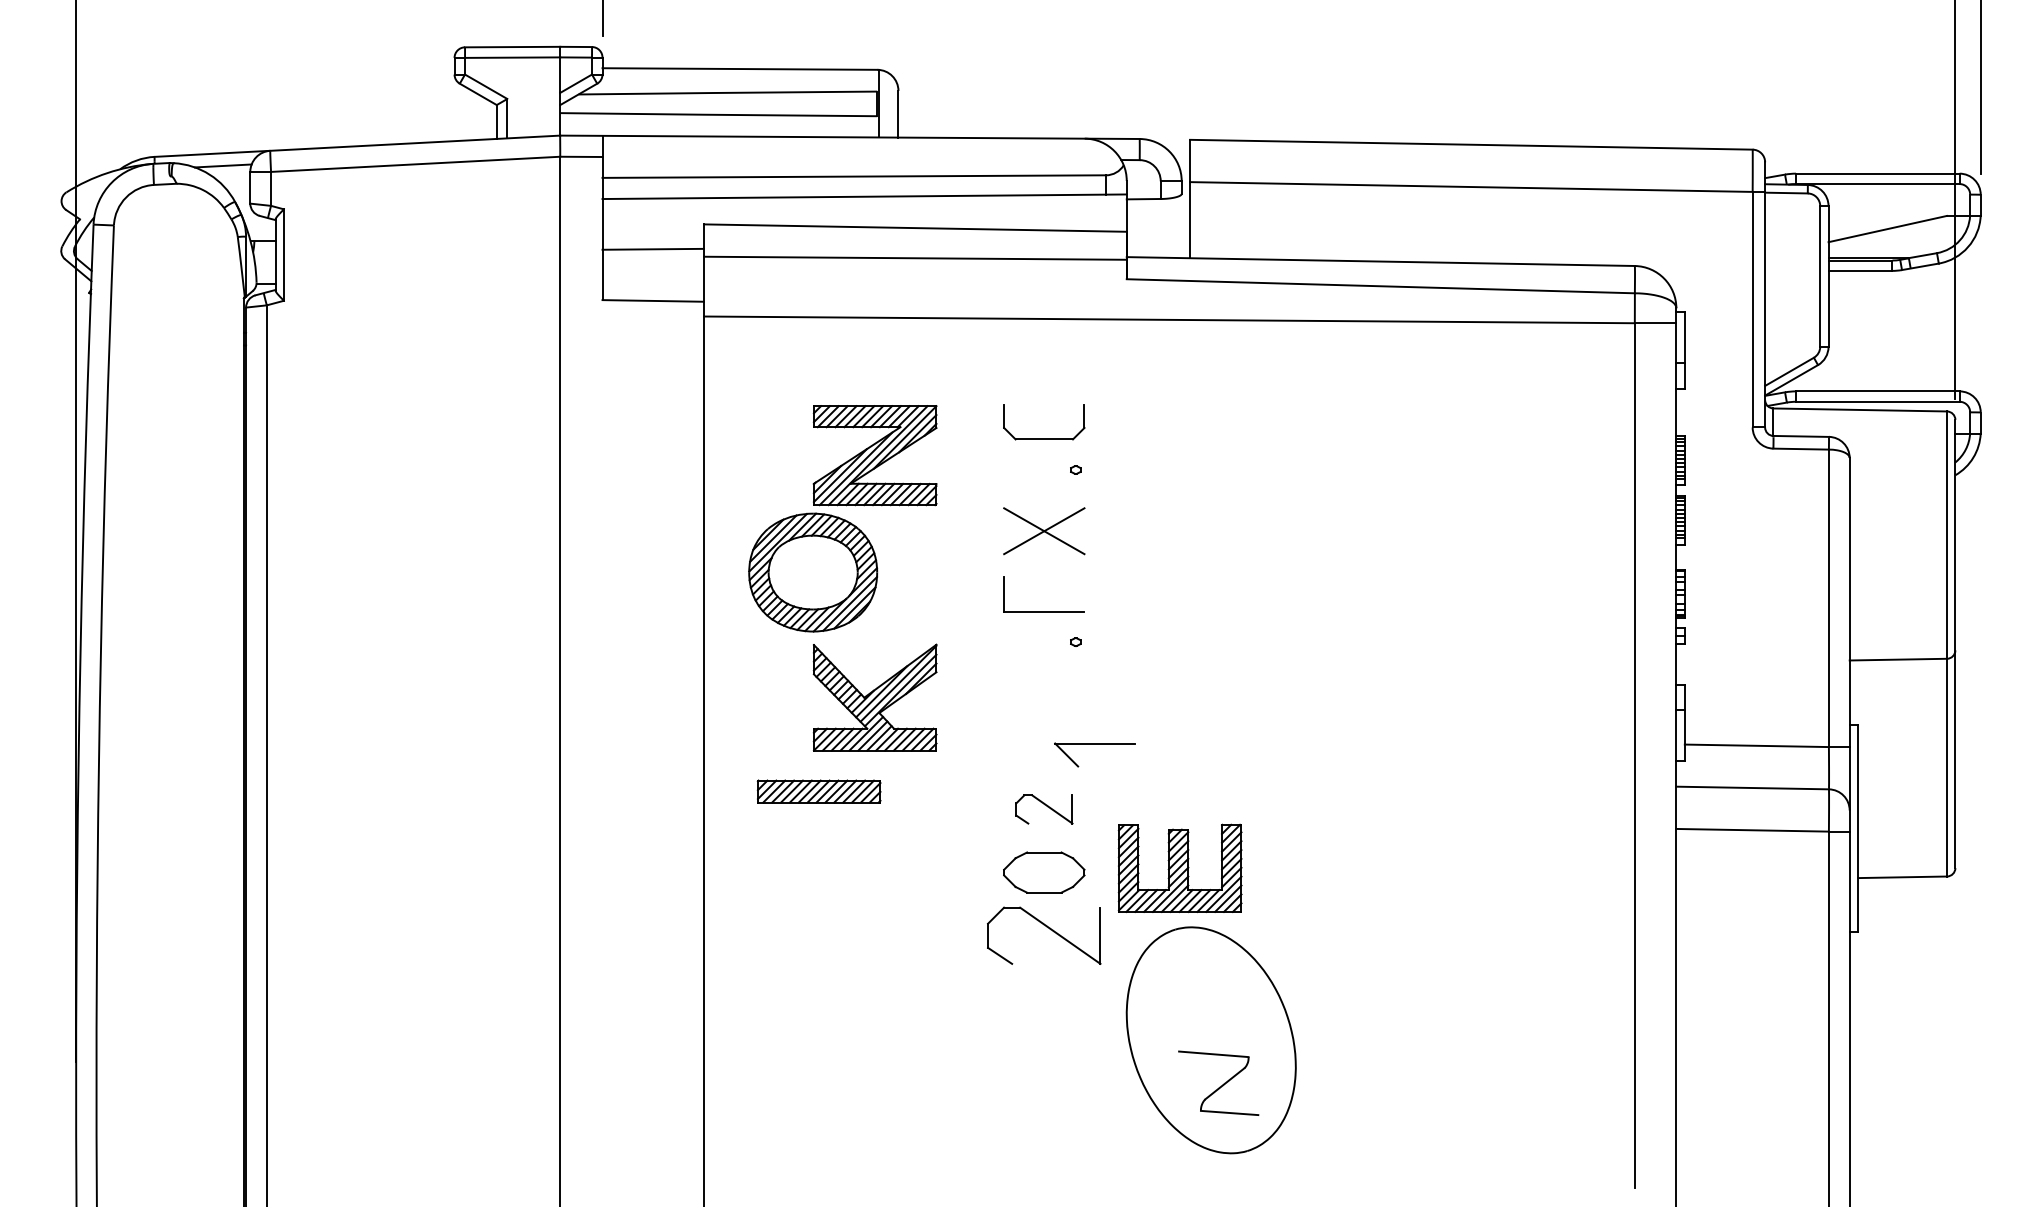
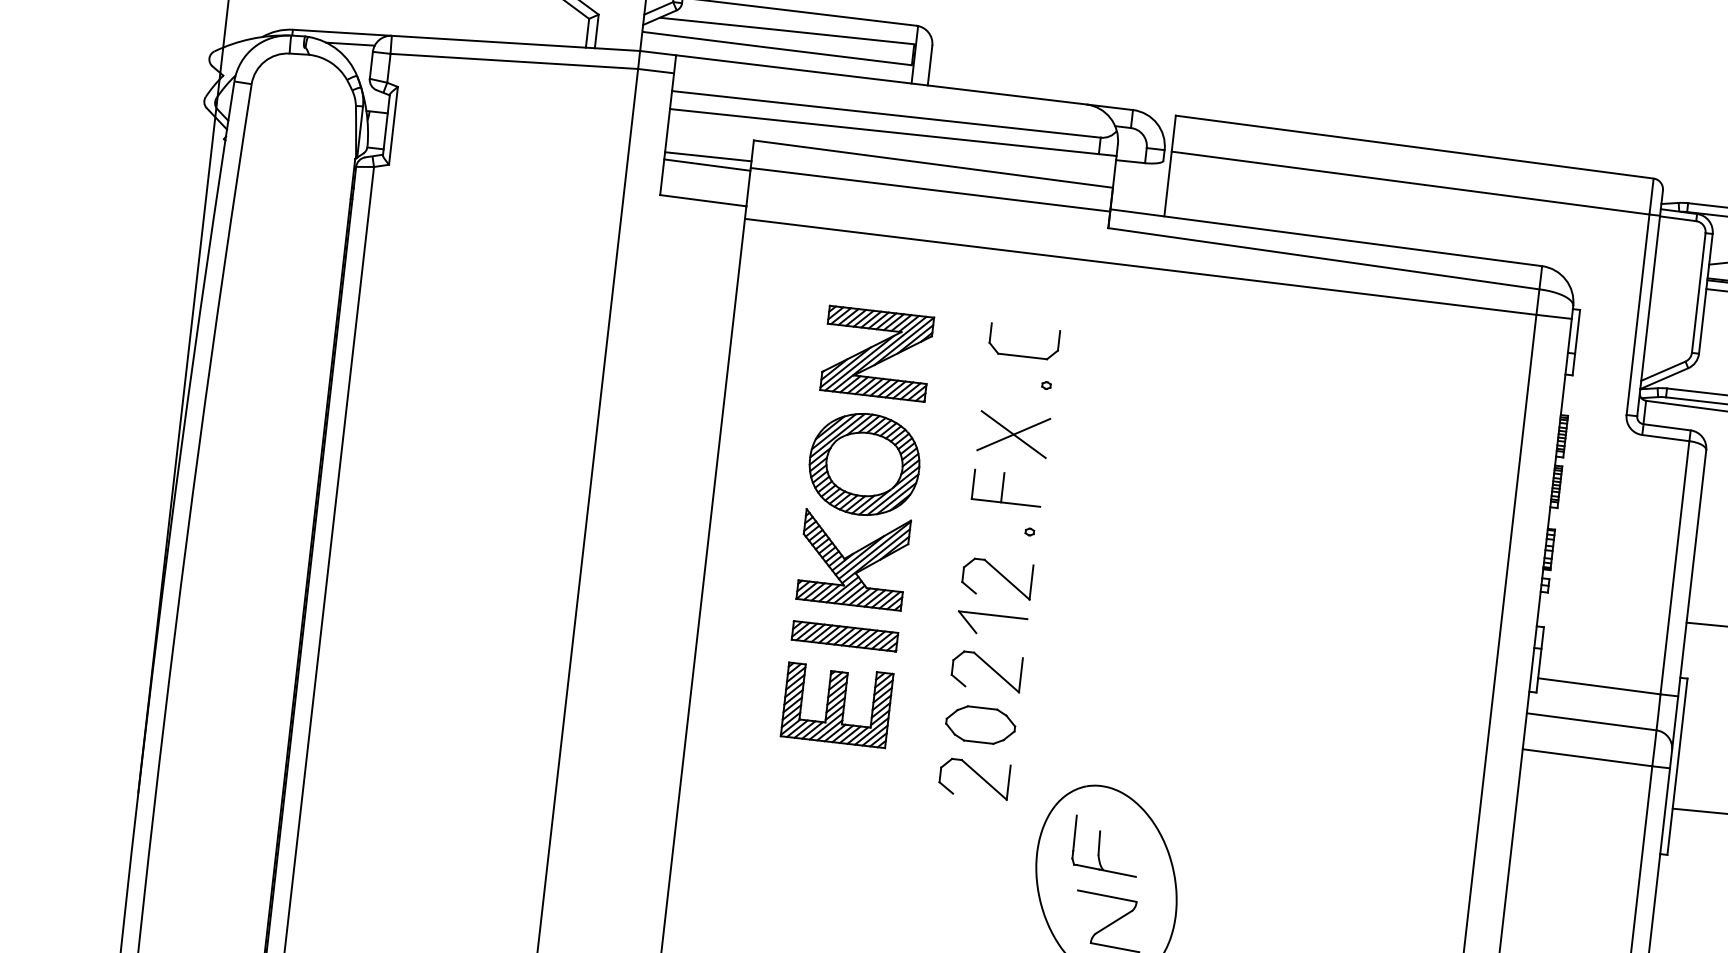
line: (652, 259) -> (706, 165), added
part: (813, 572) -> (864, 464), moved
line: (1038, 594) -> (1002, 487), added
part: (1044, 700) -> (997, 578), added
part: (1094, 744) -> (992, 616), moved
part: (818, 791) -> (844, 636), moved
part: (1044, 809) -> (986, 671), size x1.43
part: (1179, 867) -> (836, 704), moved
part: (1044, 935) -> (974, 778), size x0.71
part: (1198, 996) -> (1099, 845), added

